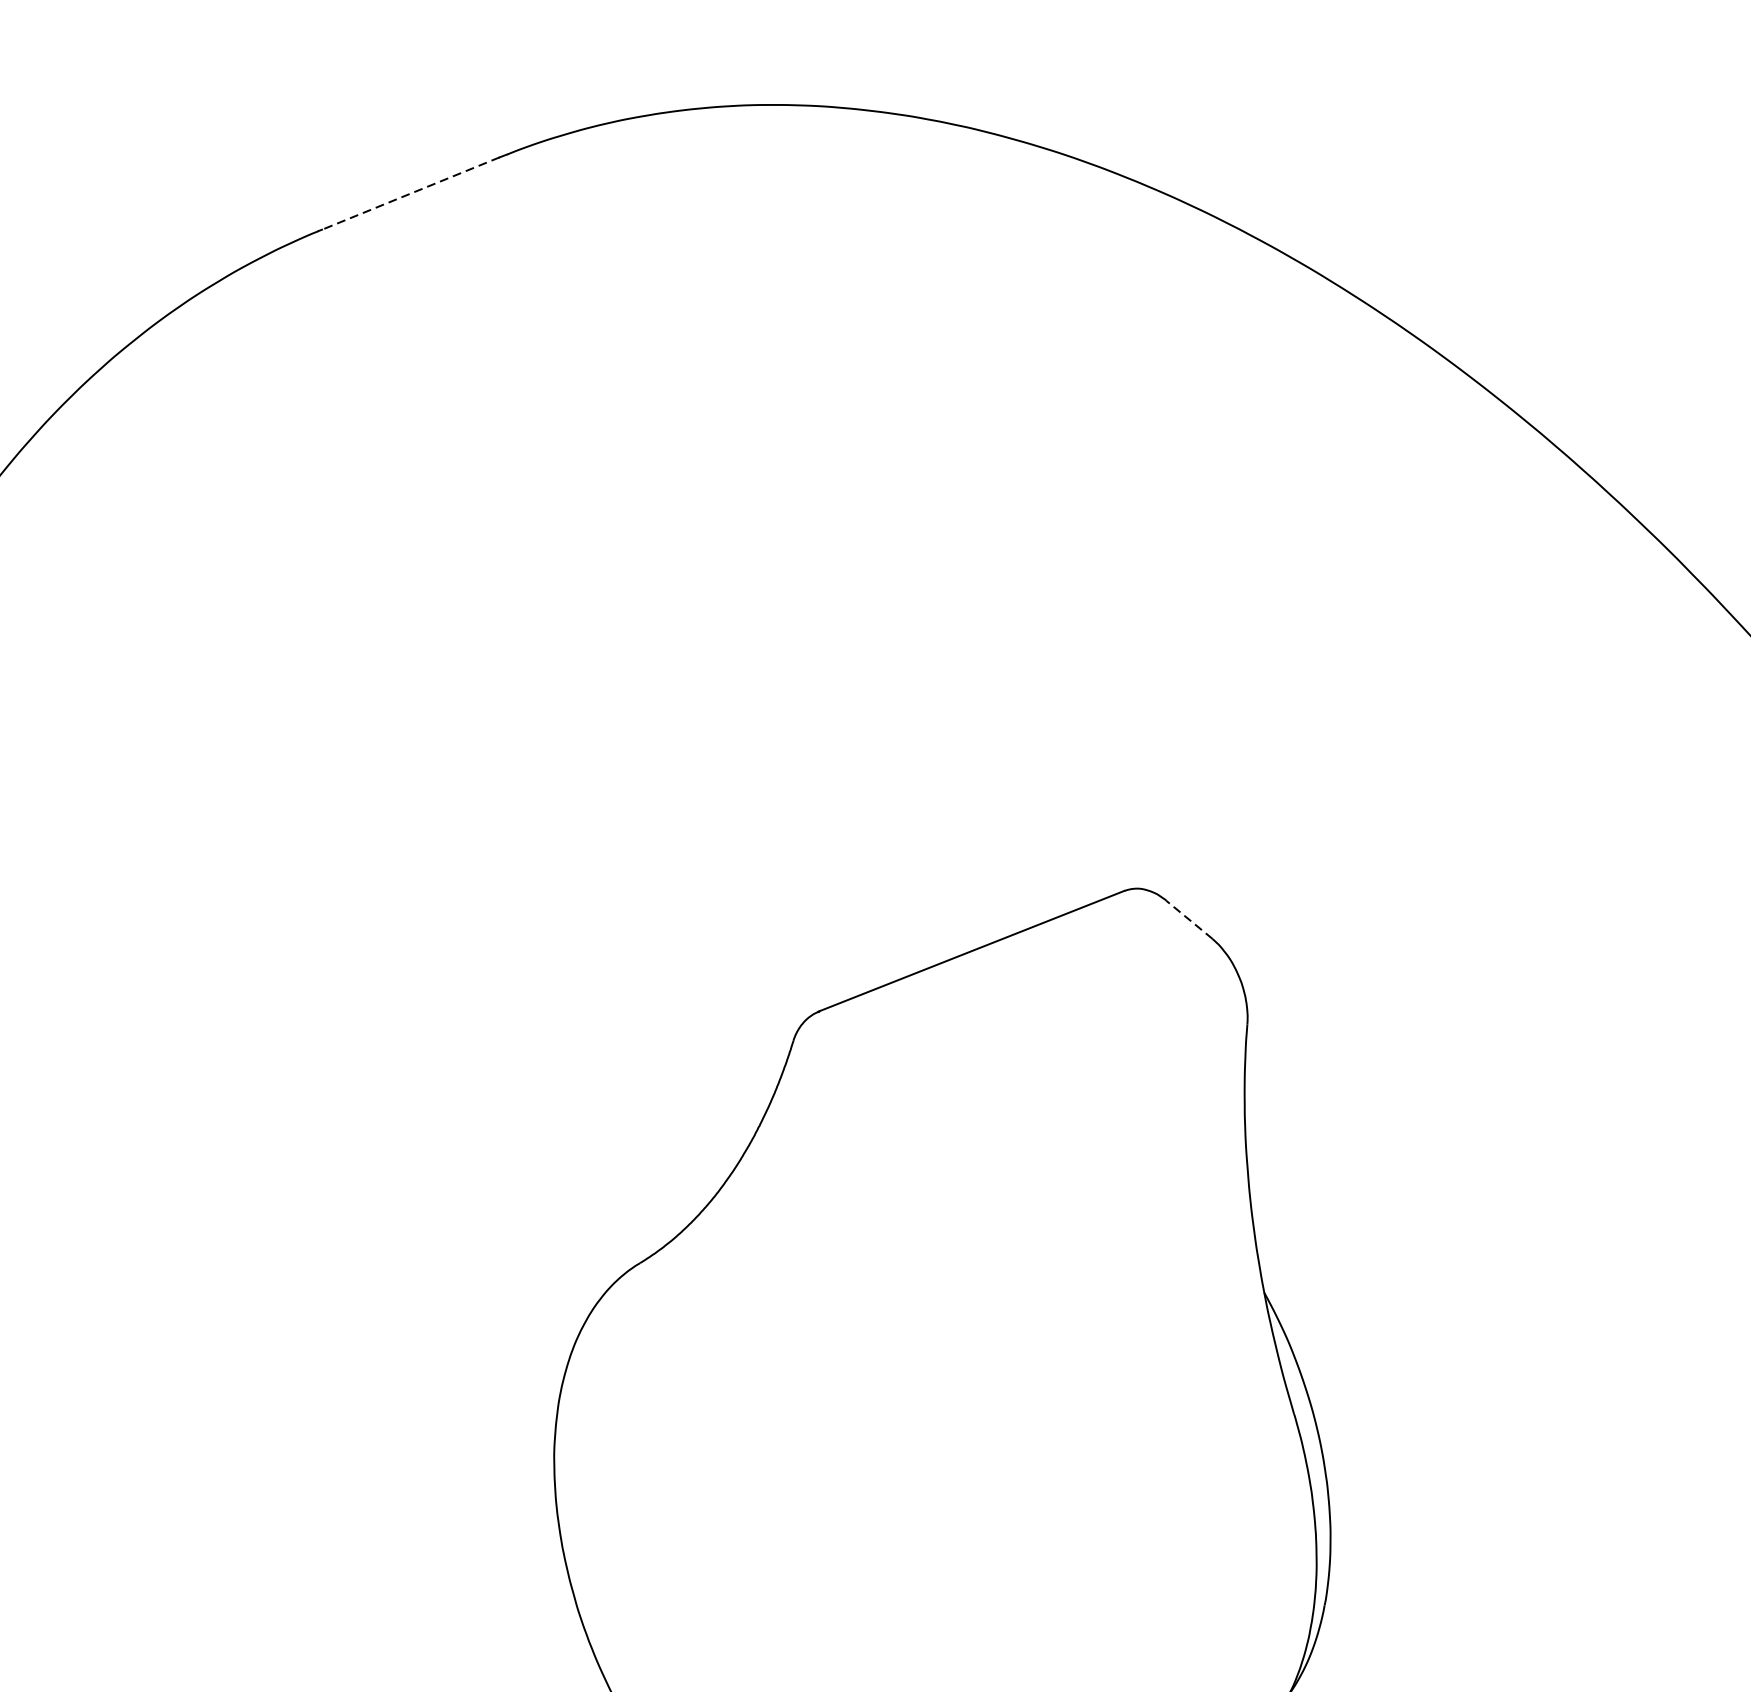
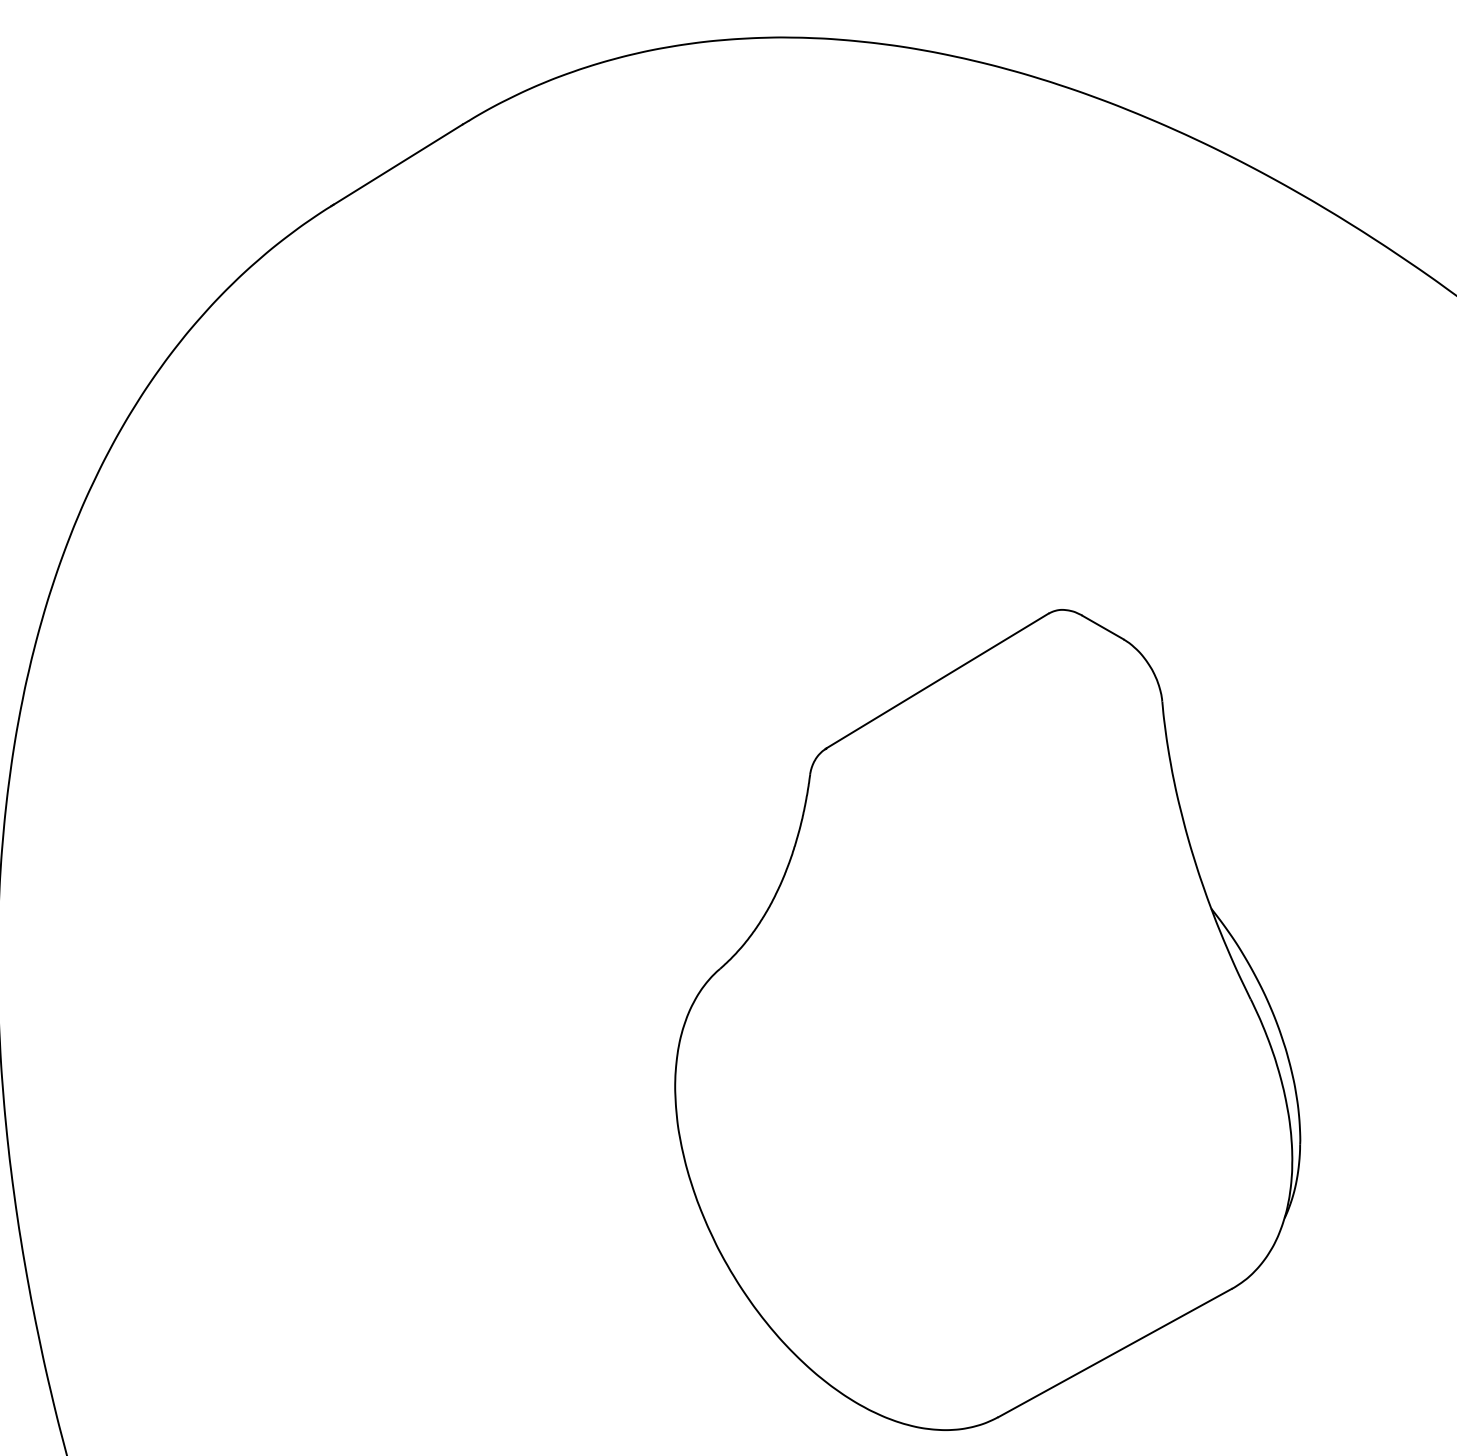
line: (409, 193) -> (397, 164), dashed -> solid
line: (1189, 919) -> (1103, 627), dashed -> solid

